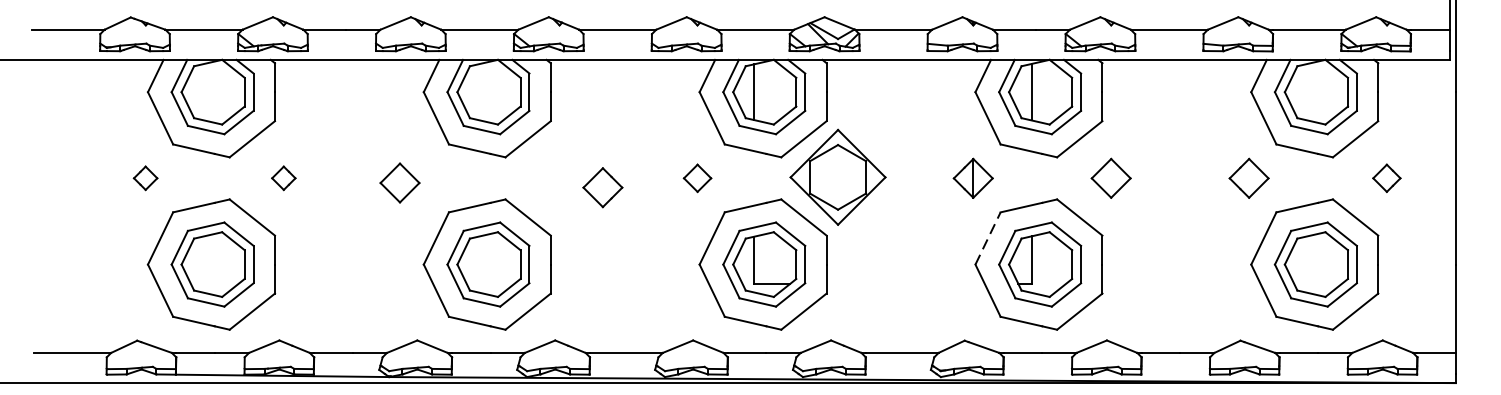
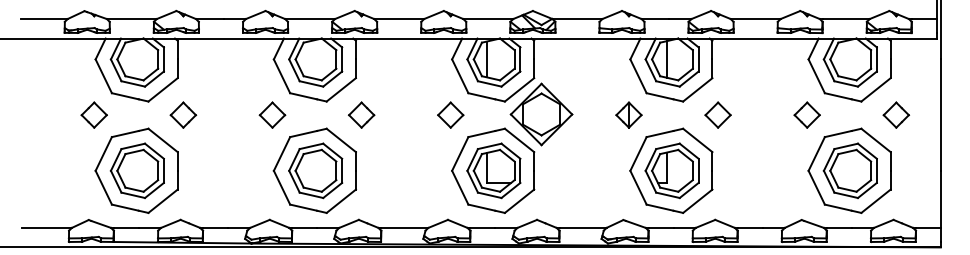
part: (144, 177) -> (93, 114), size x1.67
part: (283, 177) -> (183, 114), size x1.67
part: (697, 177) -> (450, 114), size x1.43
part: (1385, 177) -> (895, 114), size x1.43
part: (399, 182) -> (272, 114), moved
part: (602, 186) -> (361, 114), moved
line: (988, 237) -> (638, 153), dashed -> solid

